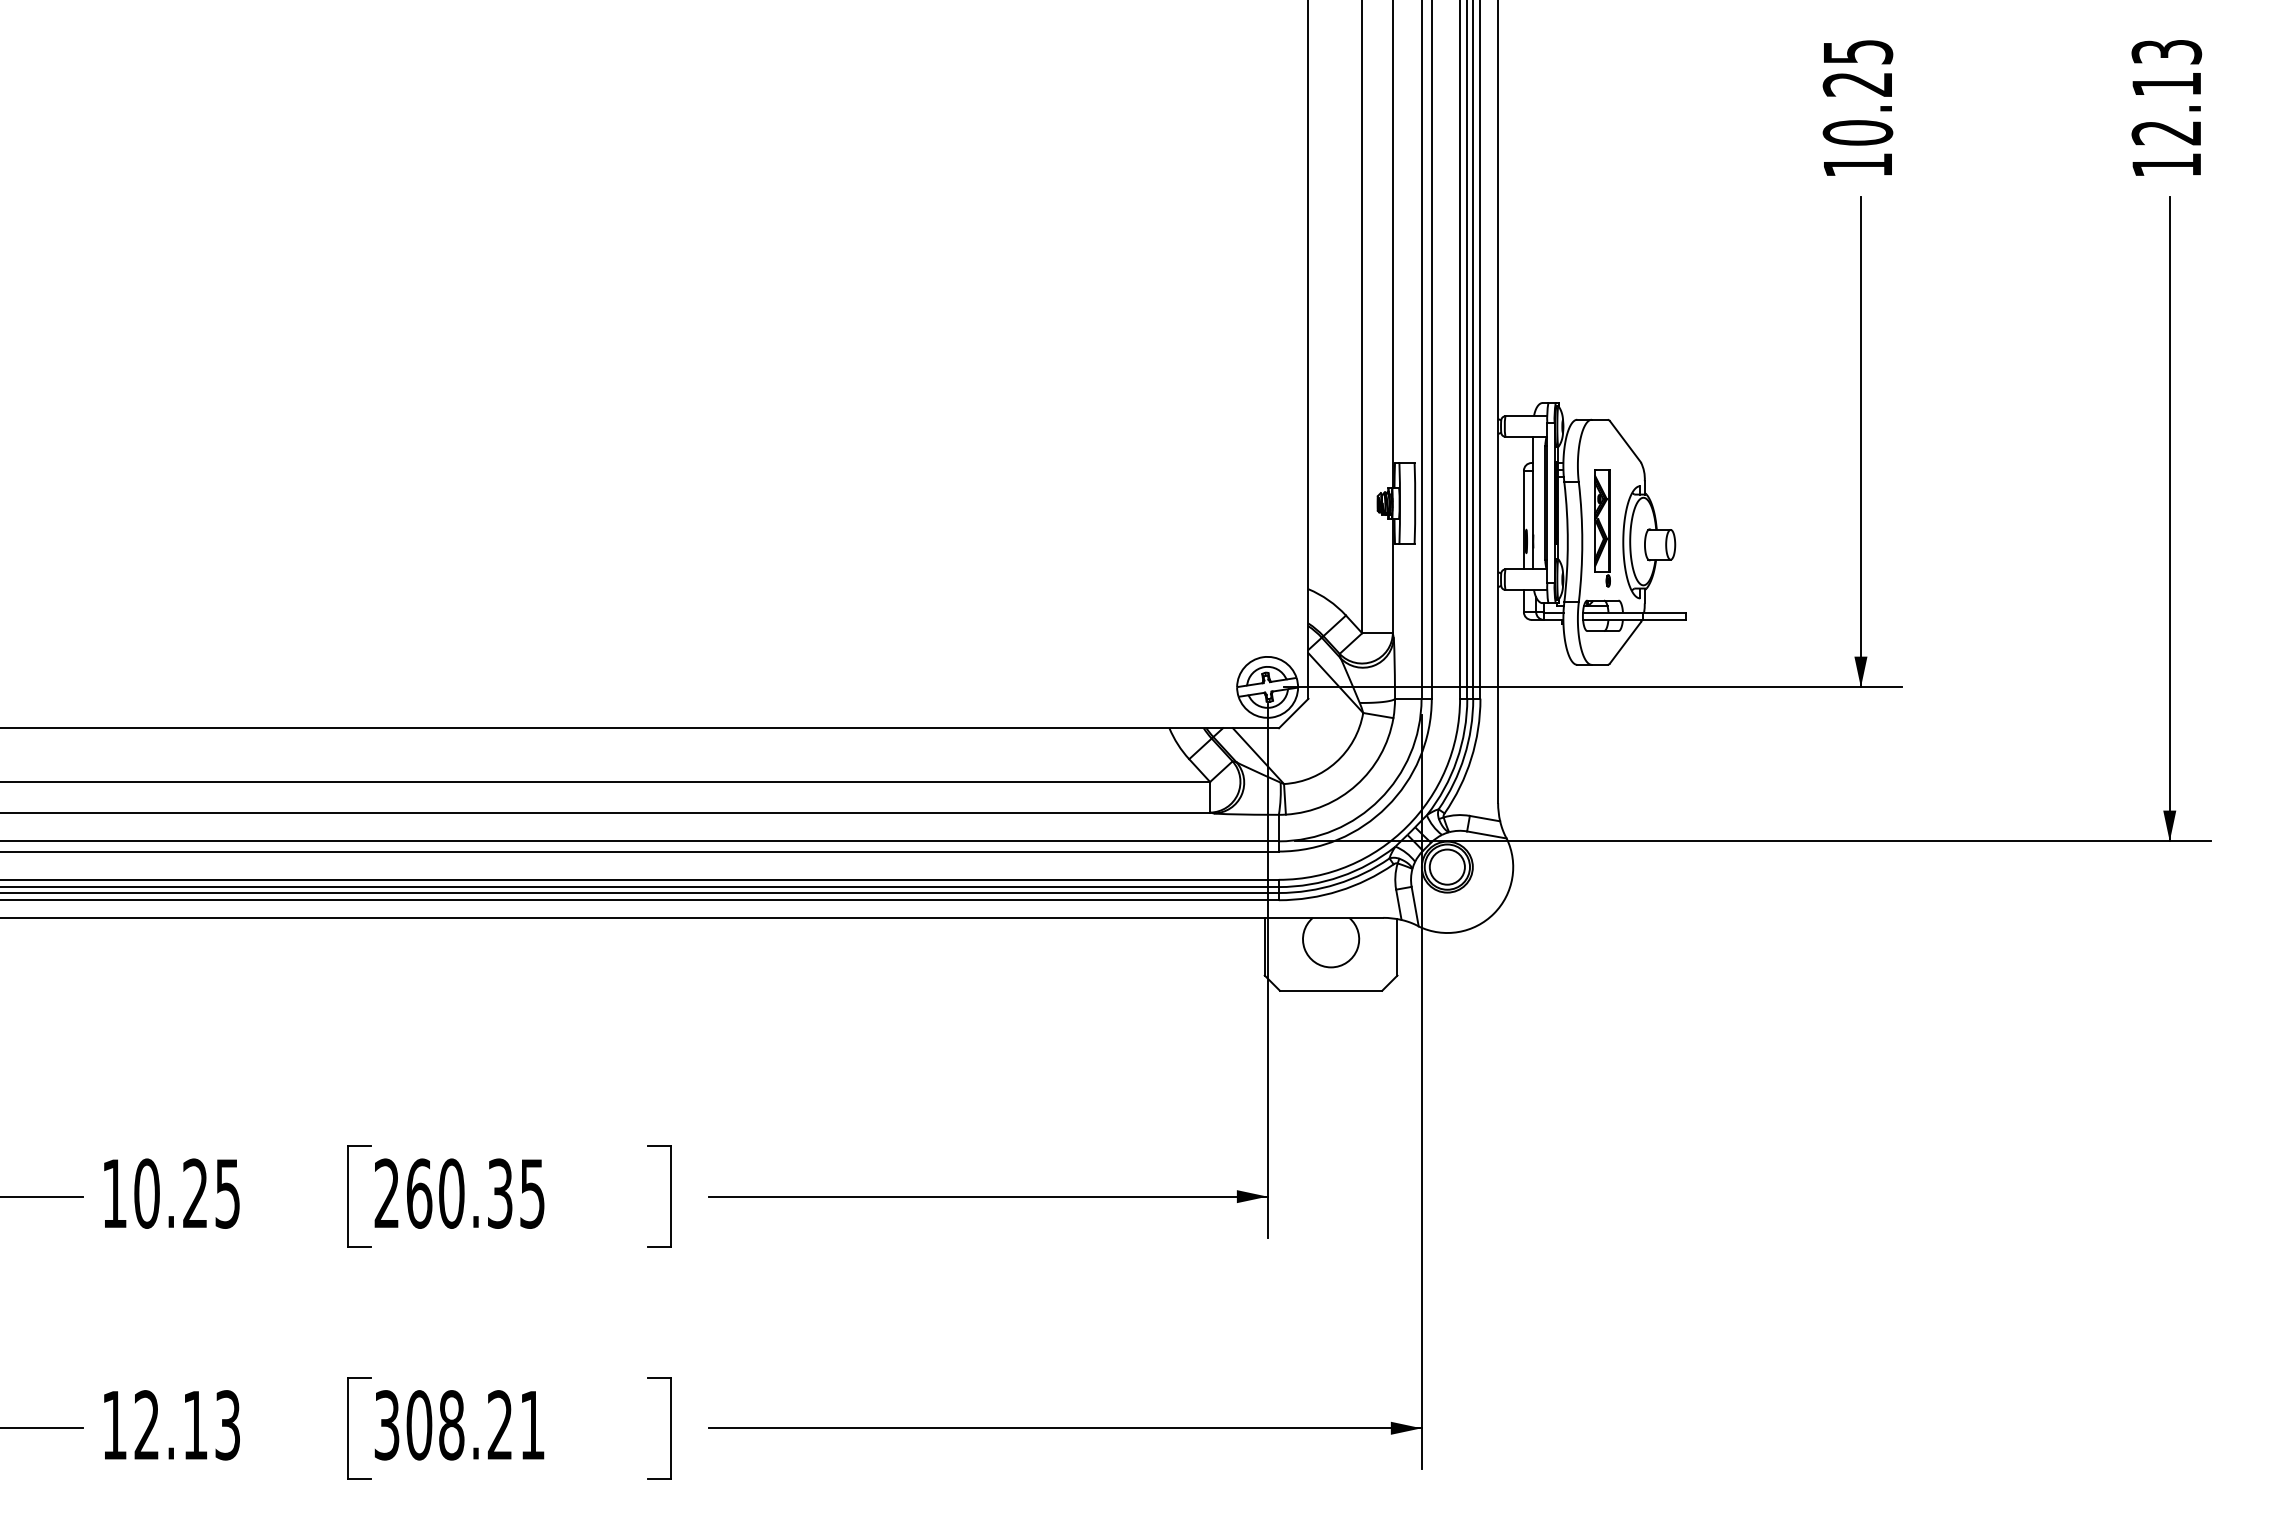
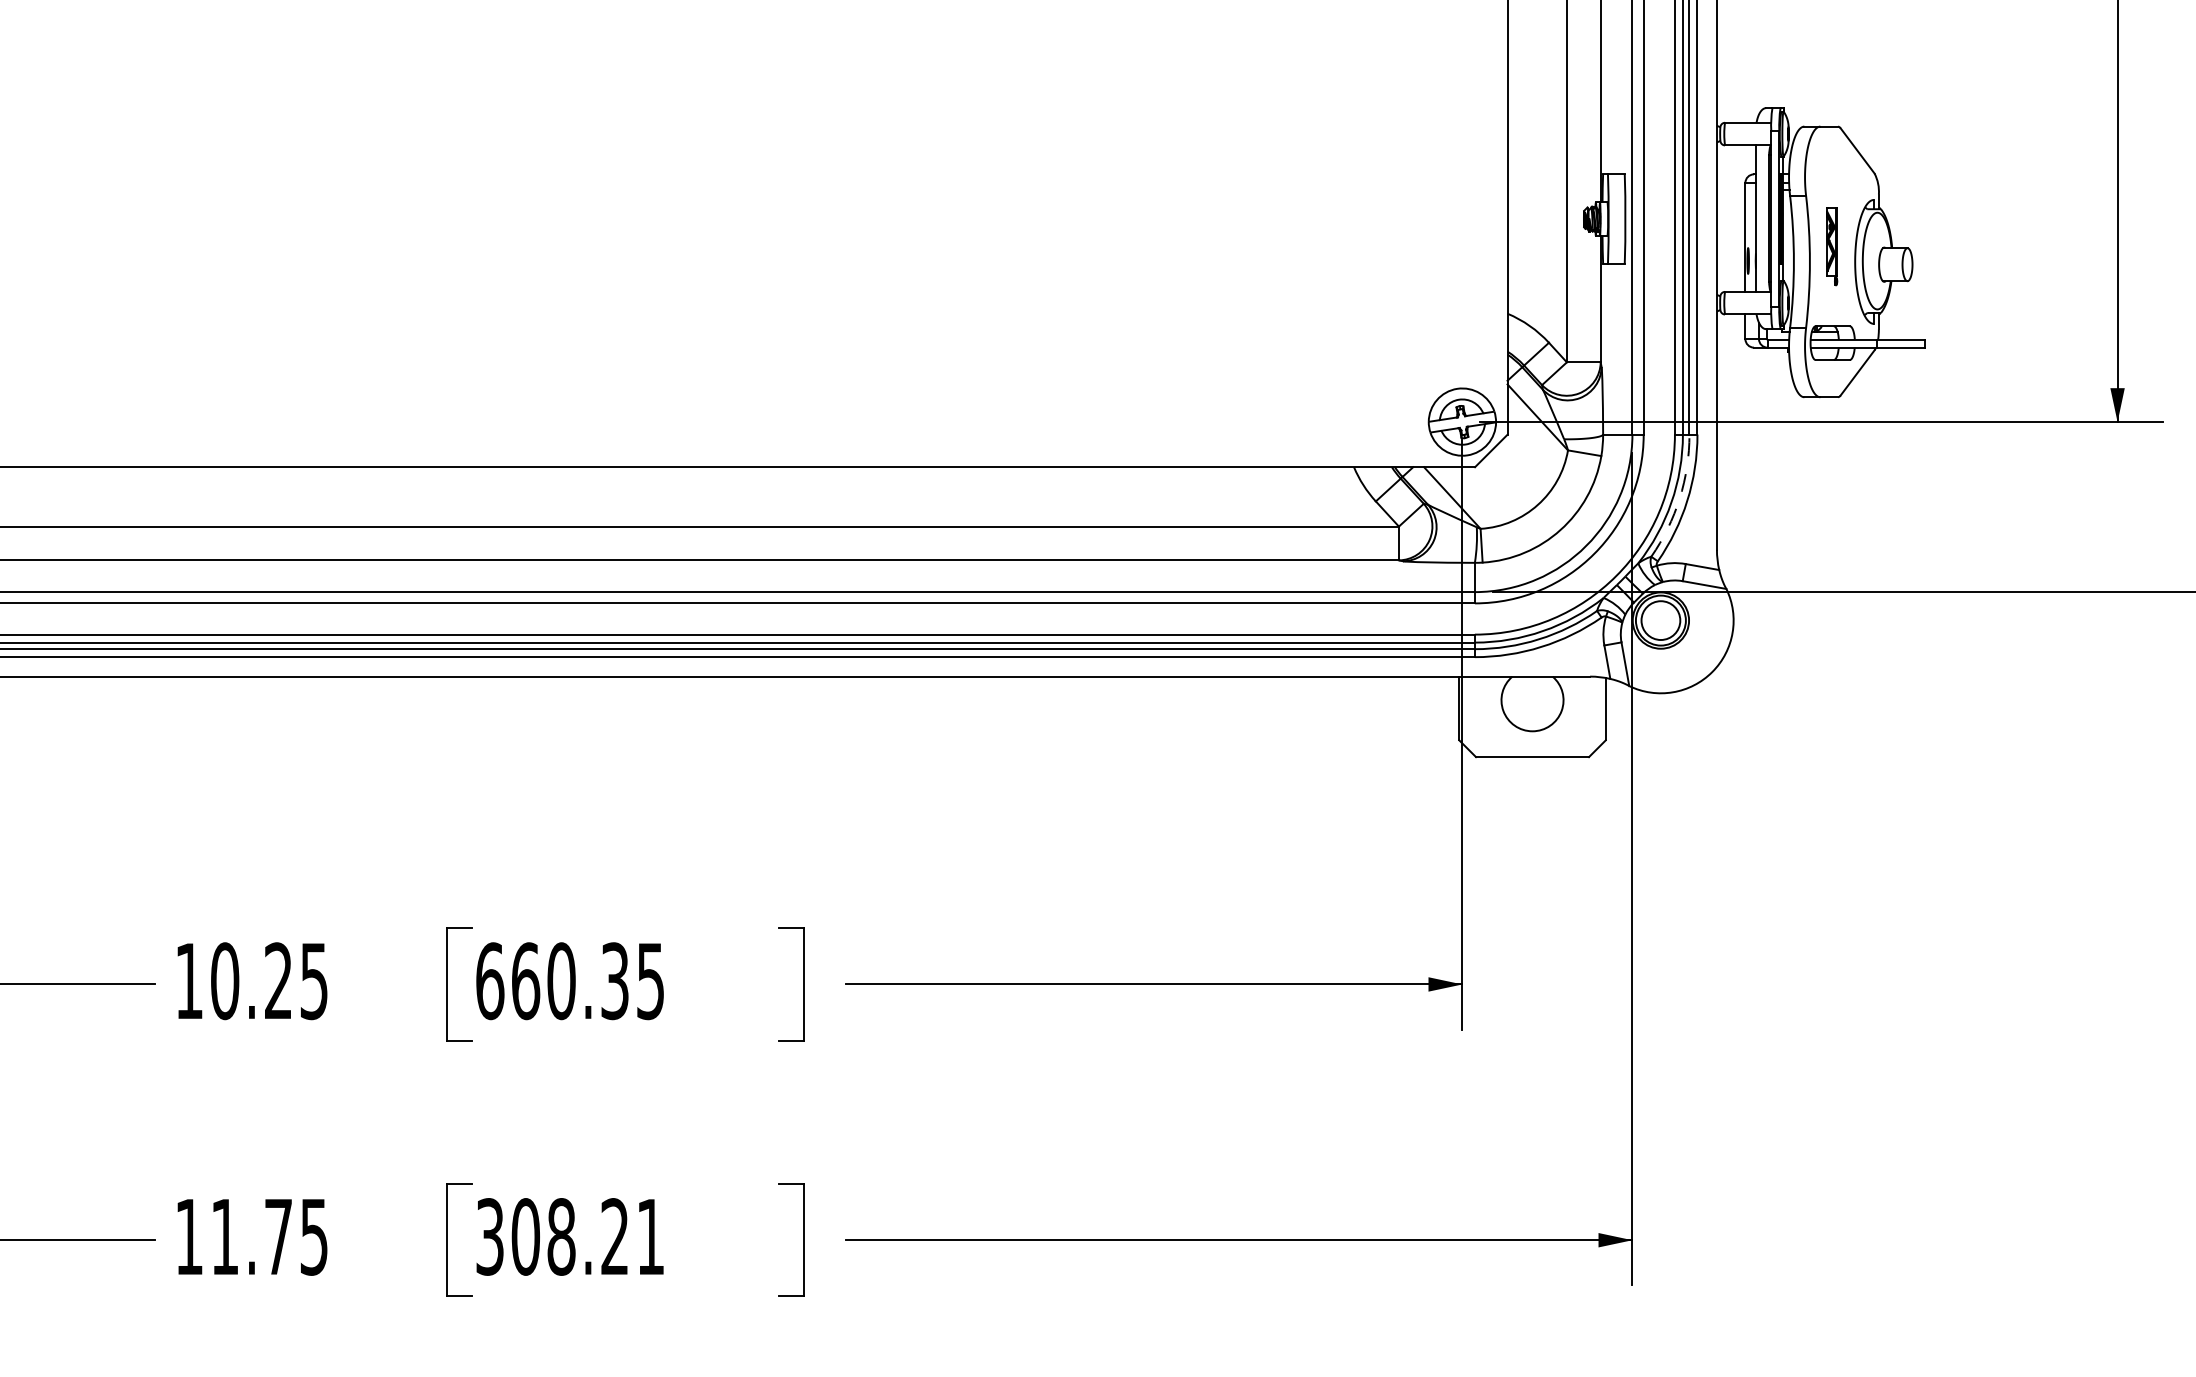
part: (1602, 528) -> (1832, 246), size x0.6
arc: (1464, 756) -> (1679, 498), solid -> dashed
text: (387, 1193) -> (490, 980), 260.35 -> 660.35
text: (186, 1424) -> (268, 1236), 12.13 -> 11.75

